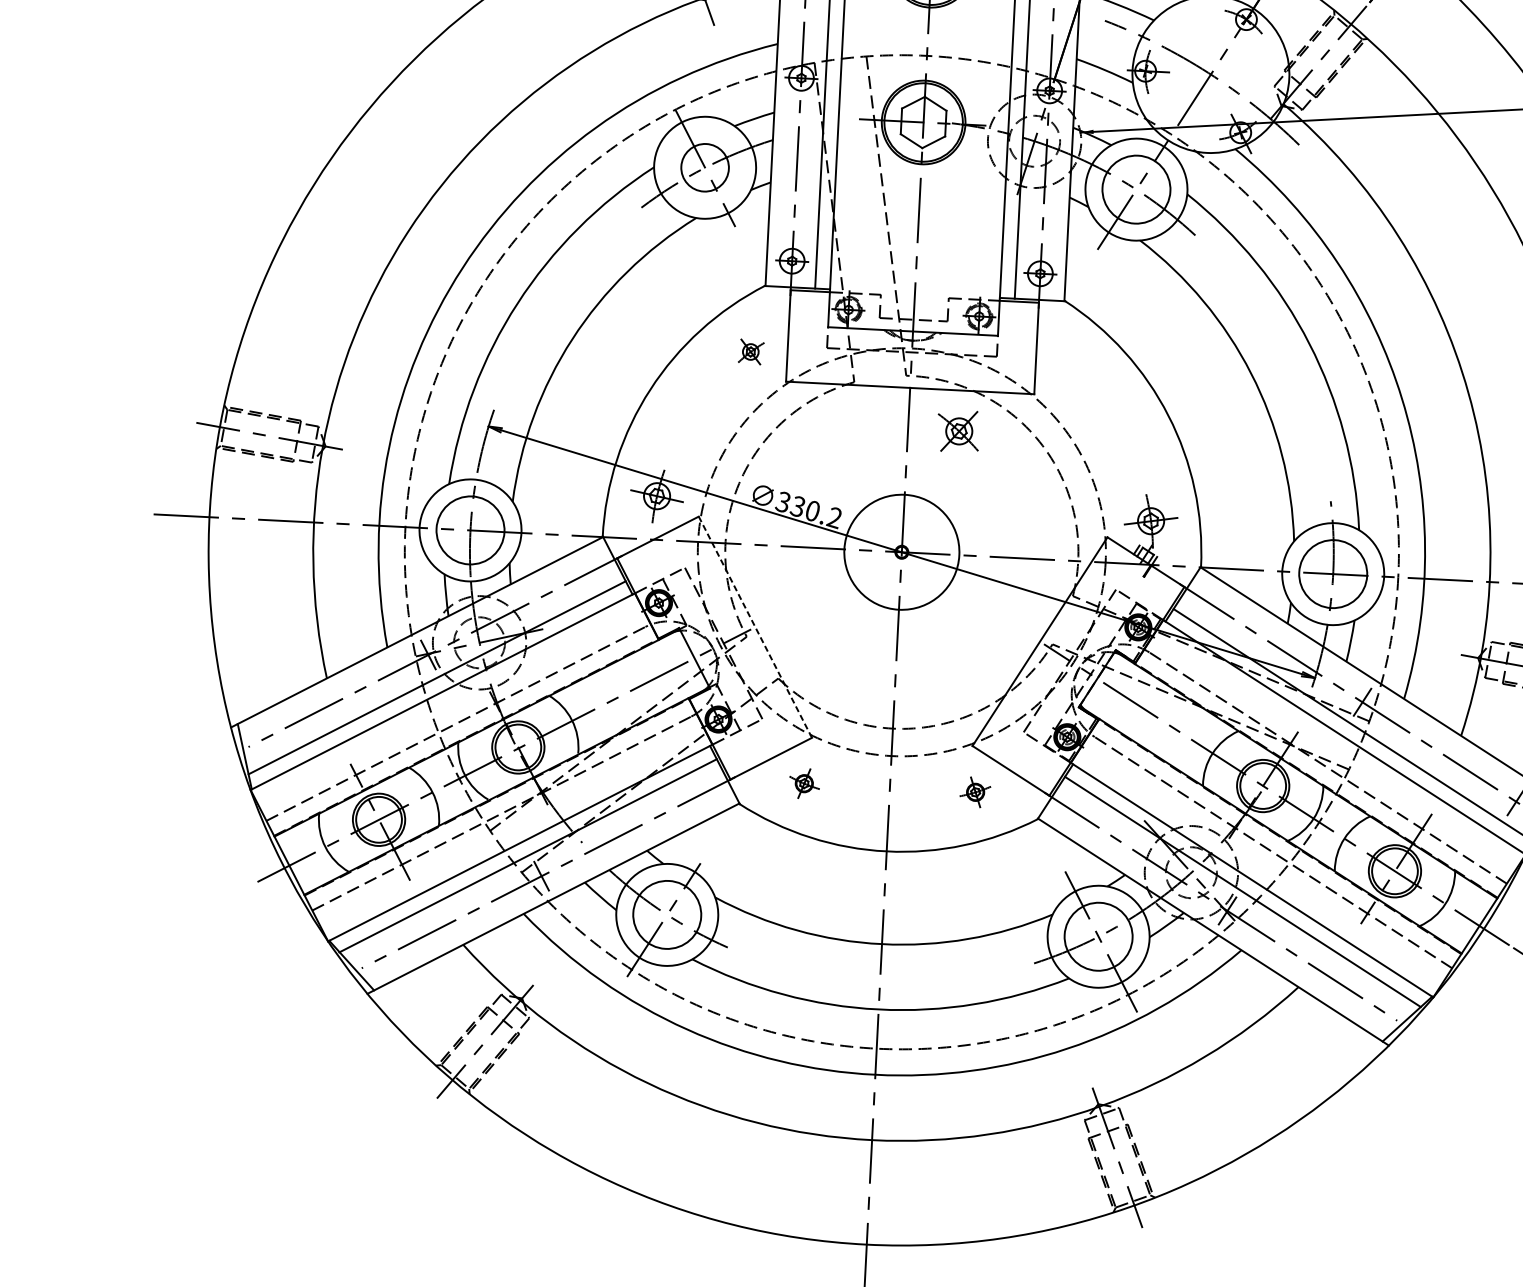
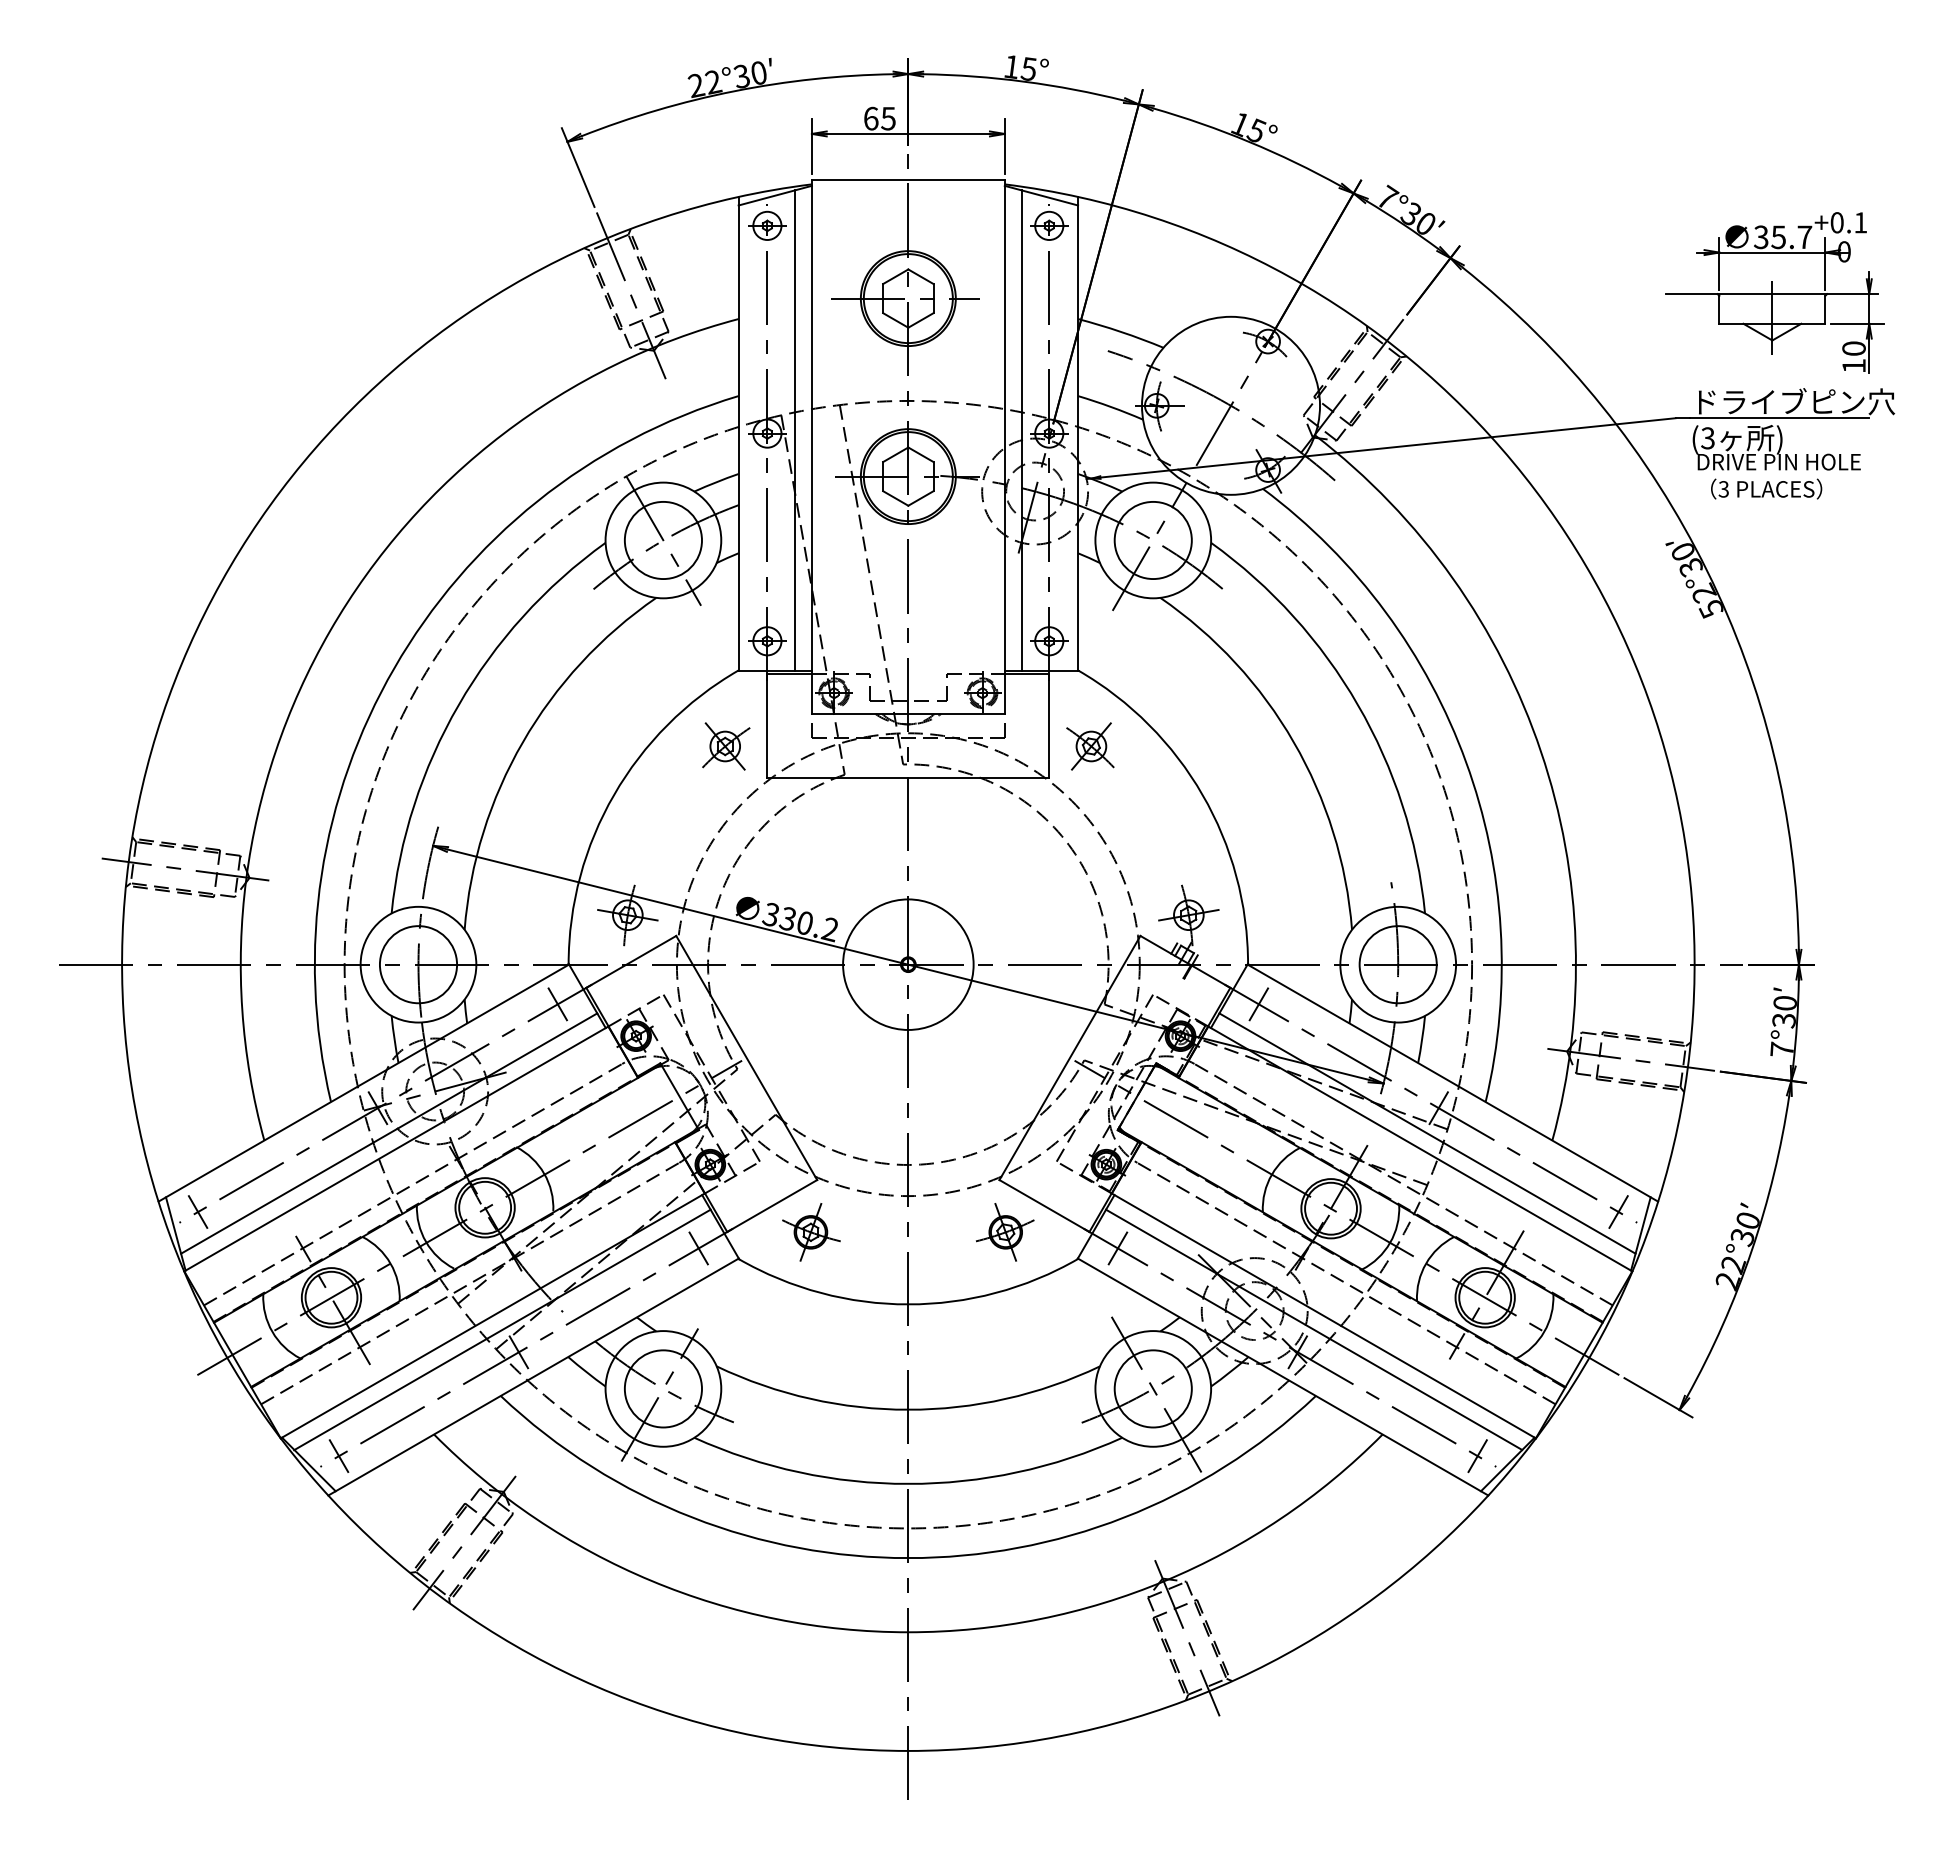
circle: (704, 167) -> (662, 540), size x1.43
part: (751, 352) -> (726, 746), size x1.67
part: (958, 431) -> (1090, 746), moved
line: (591, 571) -> (557, 1004), added
line: (1208, 602) -> (1258, 1004), added
line: (755, 627) -> (746, 1058), dashed -> solid
line: (264, 737) -> (197, 1211), added
part: (804, 783) -> (811, 1232), size x1.67
line: (704, 792) -> (698, 1248), added
part: (975, 792) -> (1005, 1232), size x1.67
line: (1073, 811) -> (1117, 1248), added
line: (378, 959) -> (338, 1455), added
line: (1381, 1009) -> (1477, 1455), added

